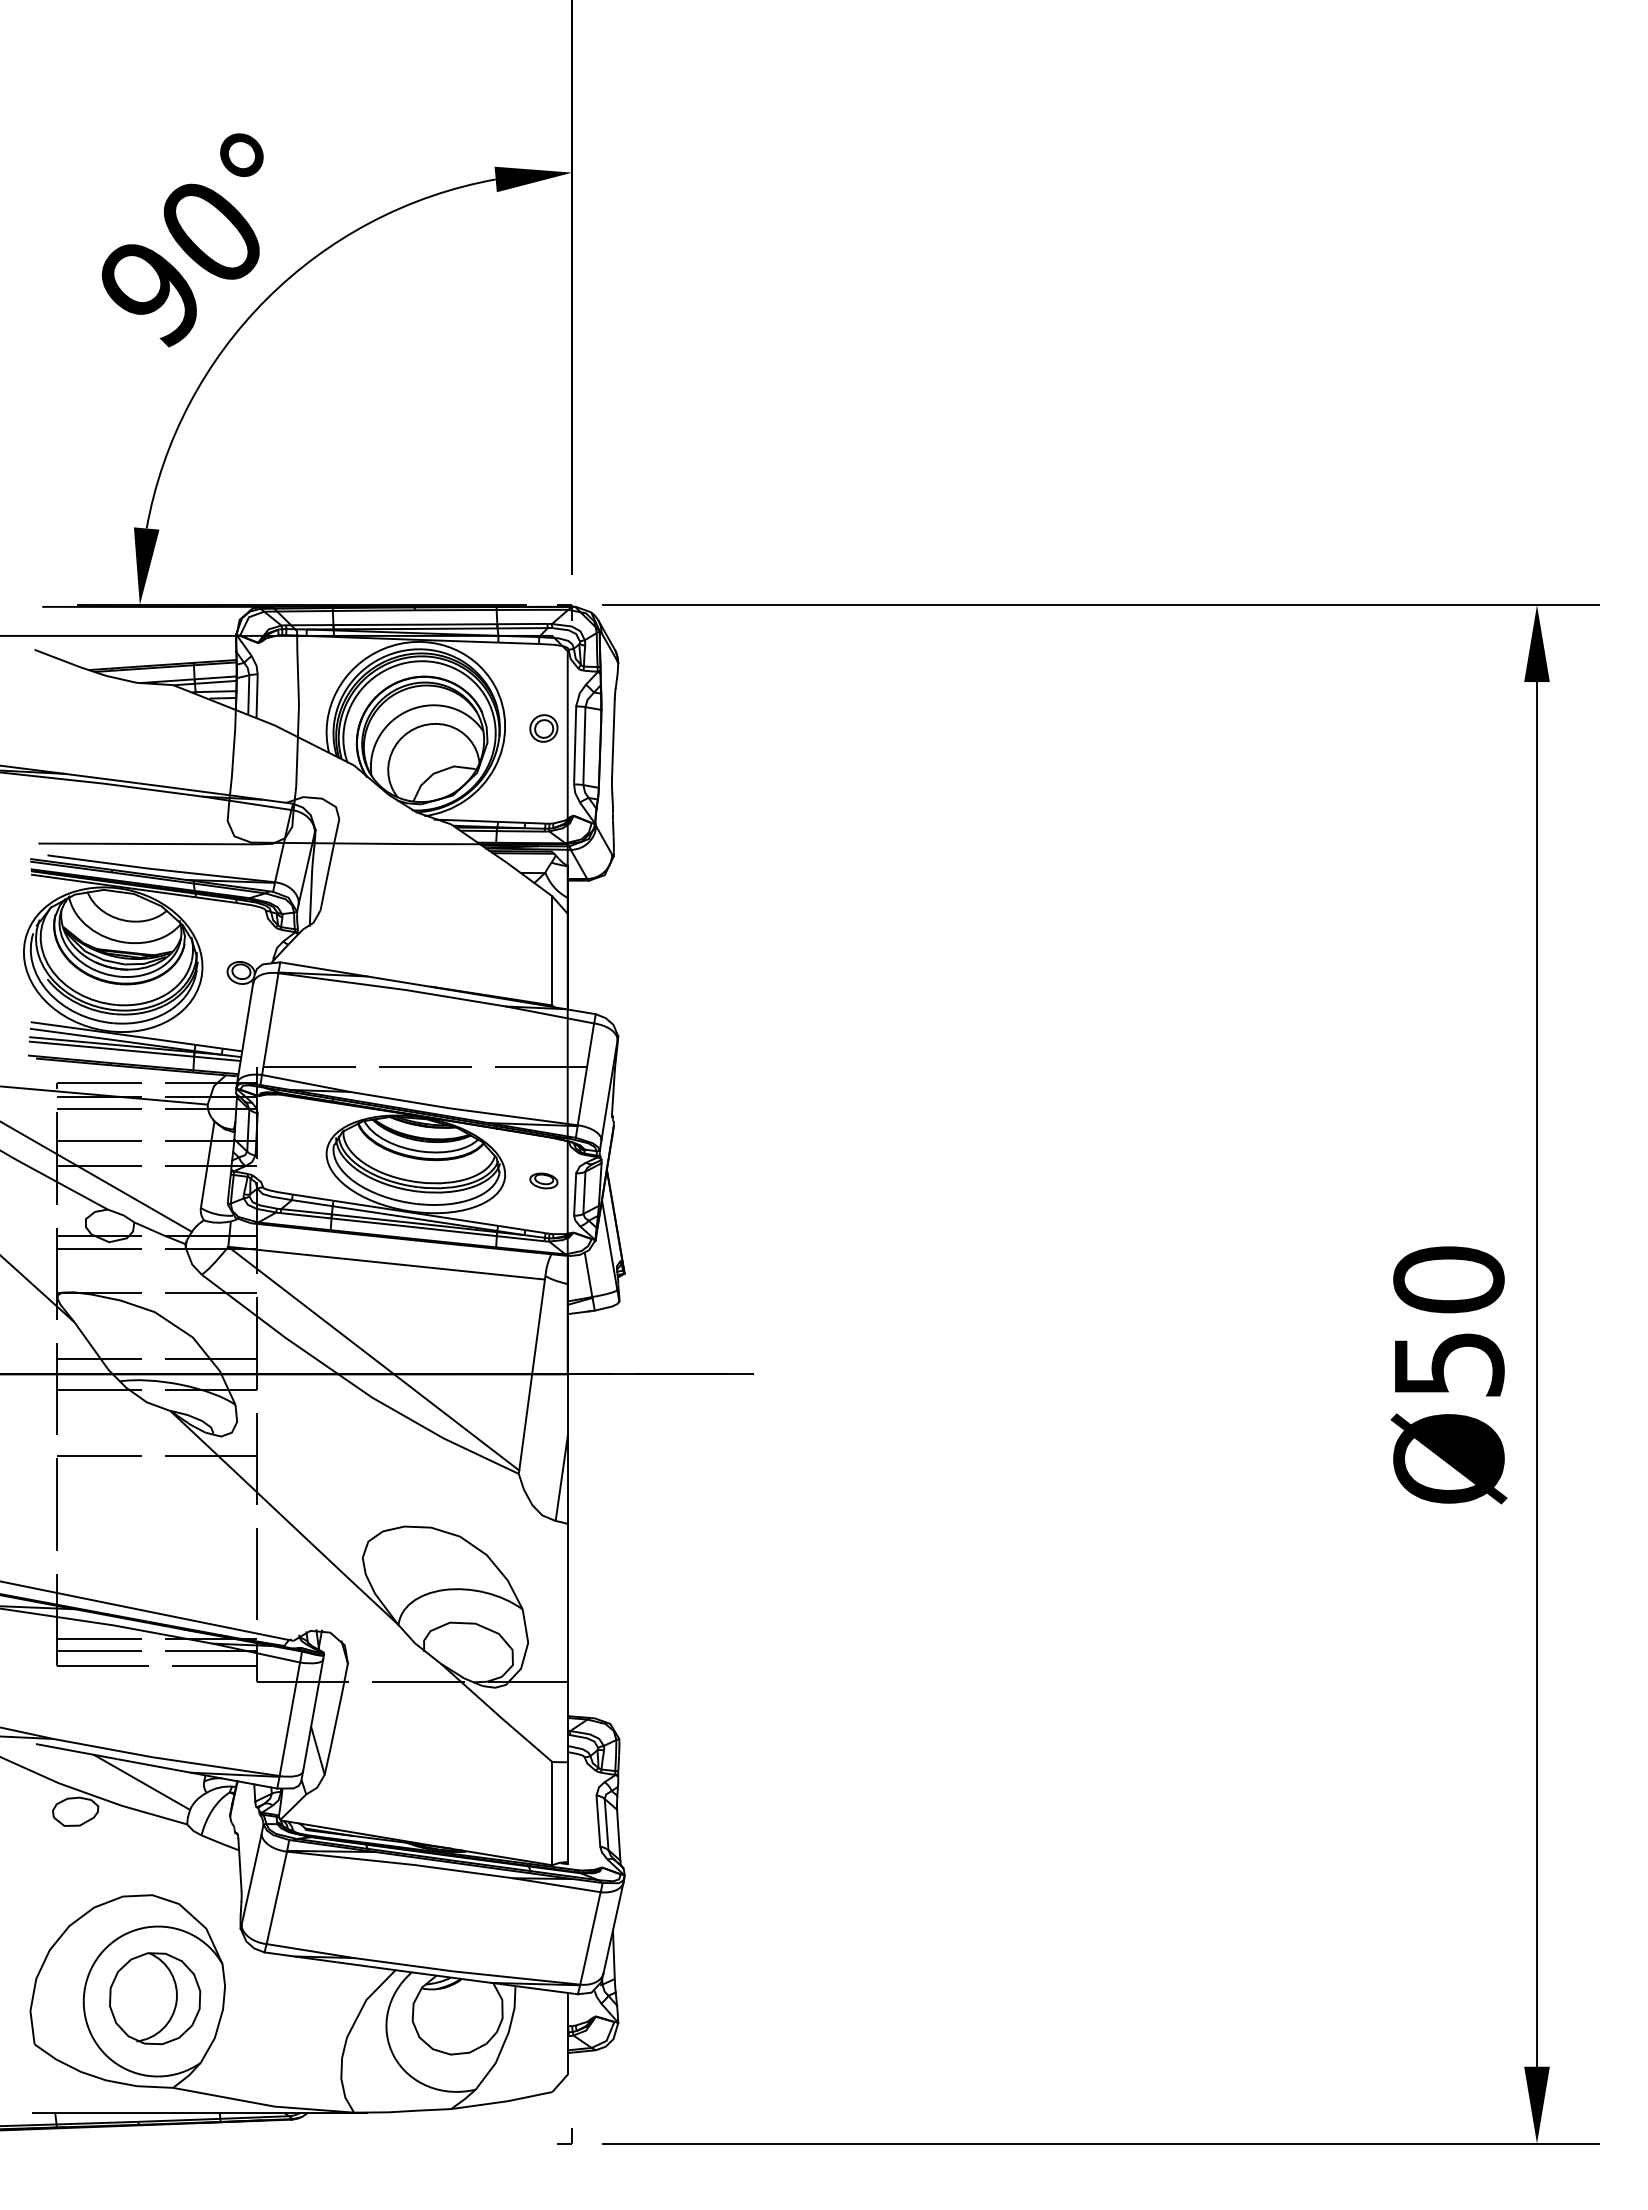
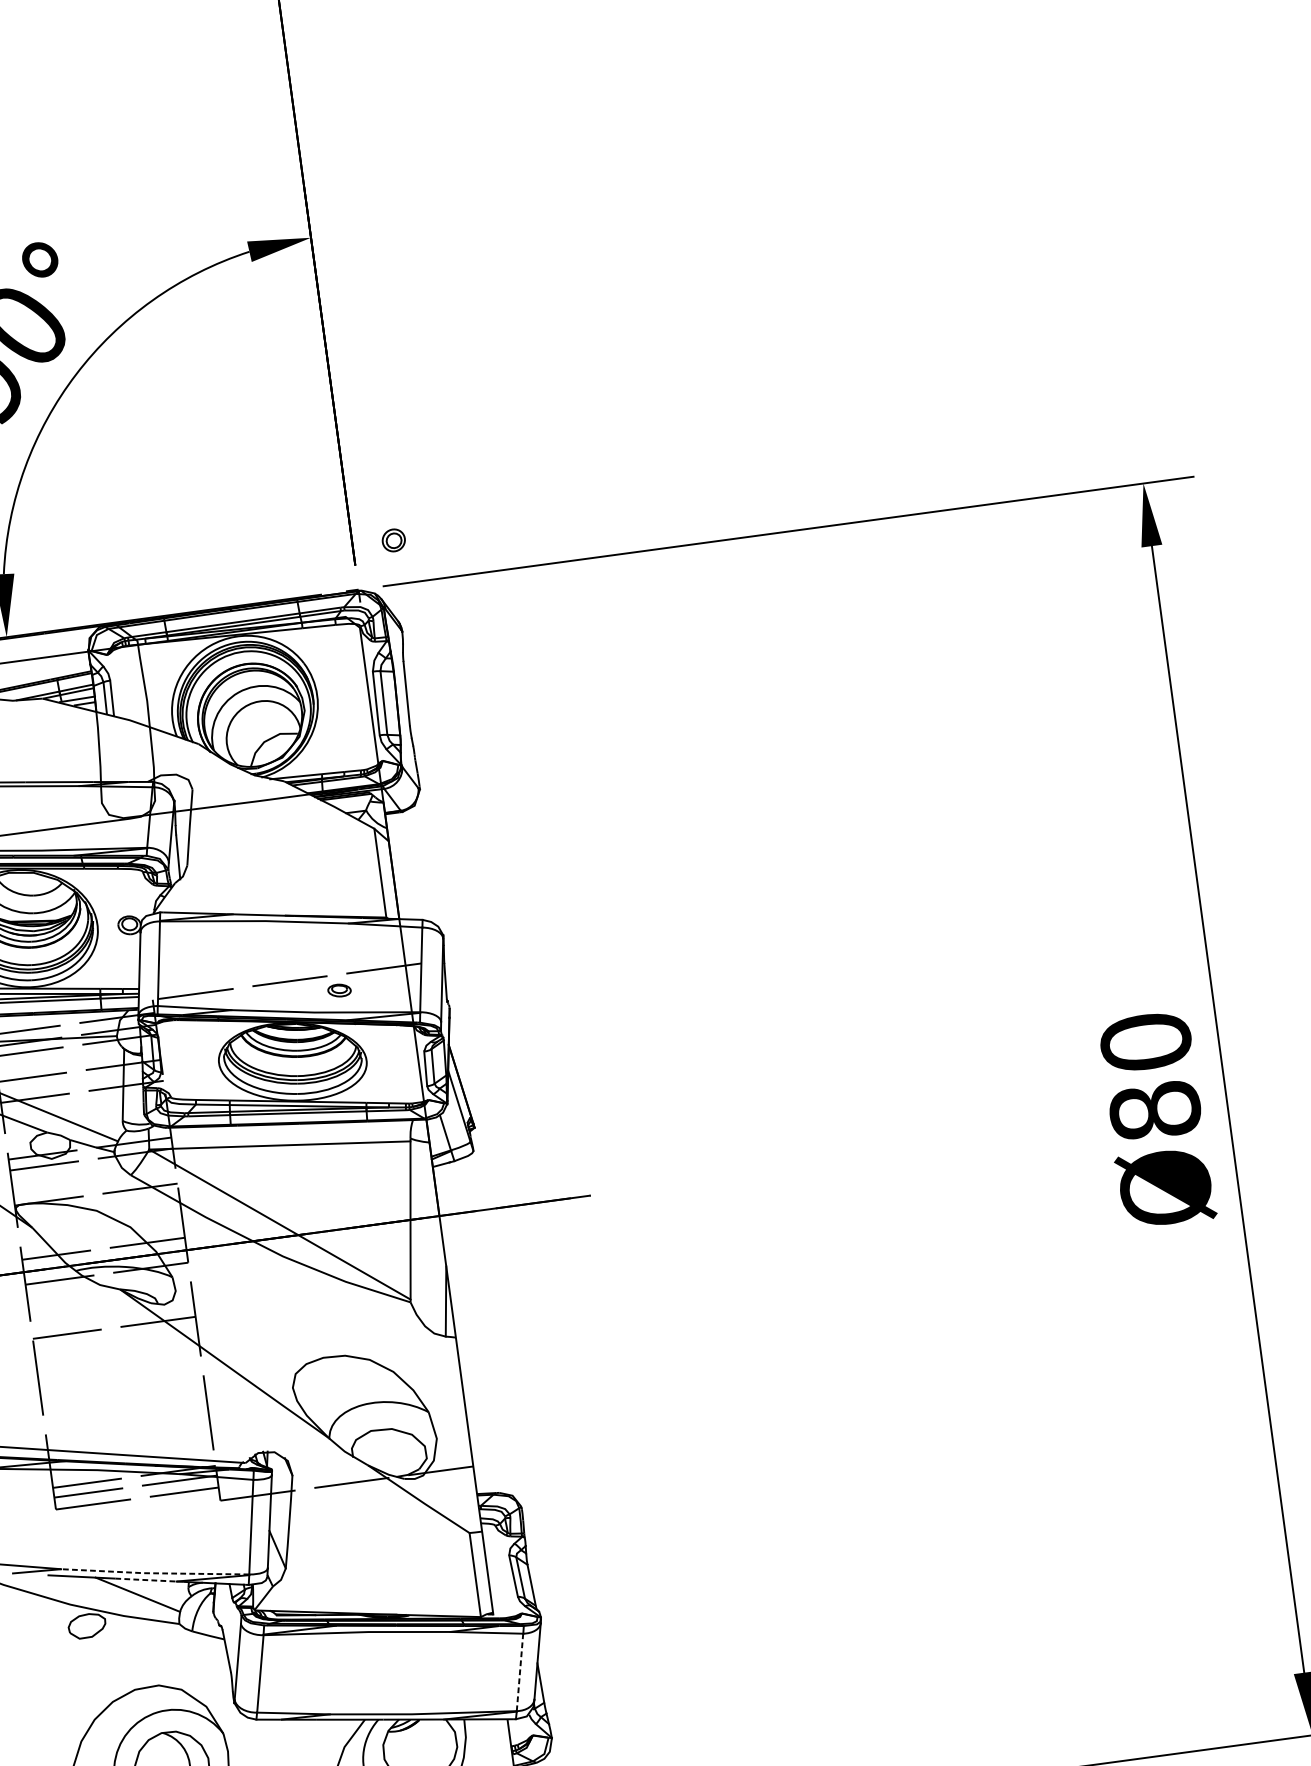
part: (543, 728) -> (393, 540), moved
part: (543, 1180) -> (339, 990), moved
text: (1448, 1364) -> (1154, 1111), Ø50 -> Ø80
line: (165, 1759) -> (154, 1573), solid -> dashed
line: (154, 1766) -> (146, 1580), solid -> dashed
line: (590, 1937) -> (519, 1671), solid -> dashed

